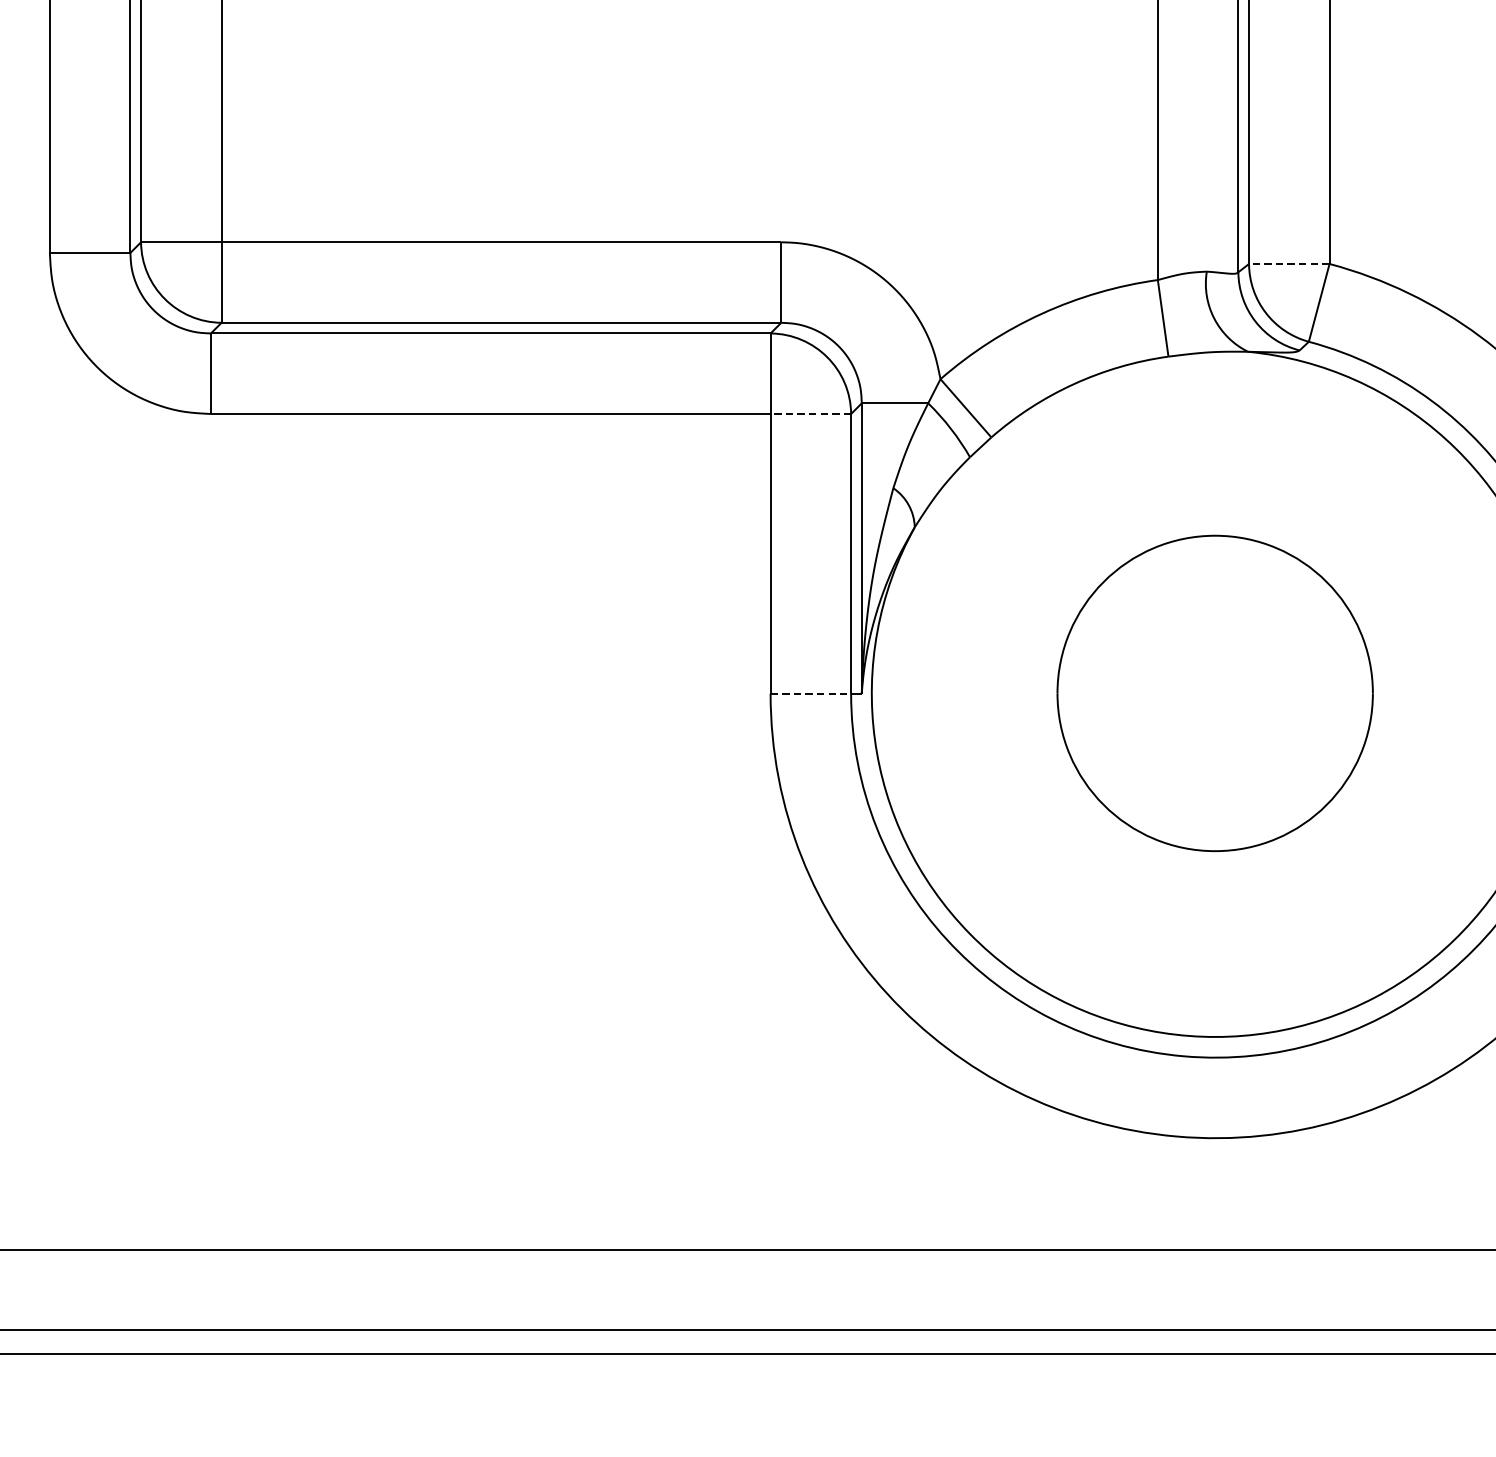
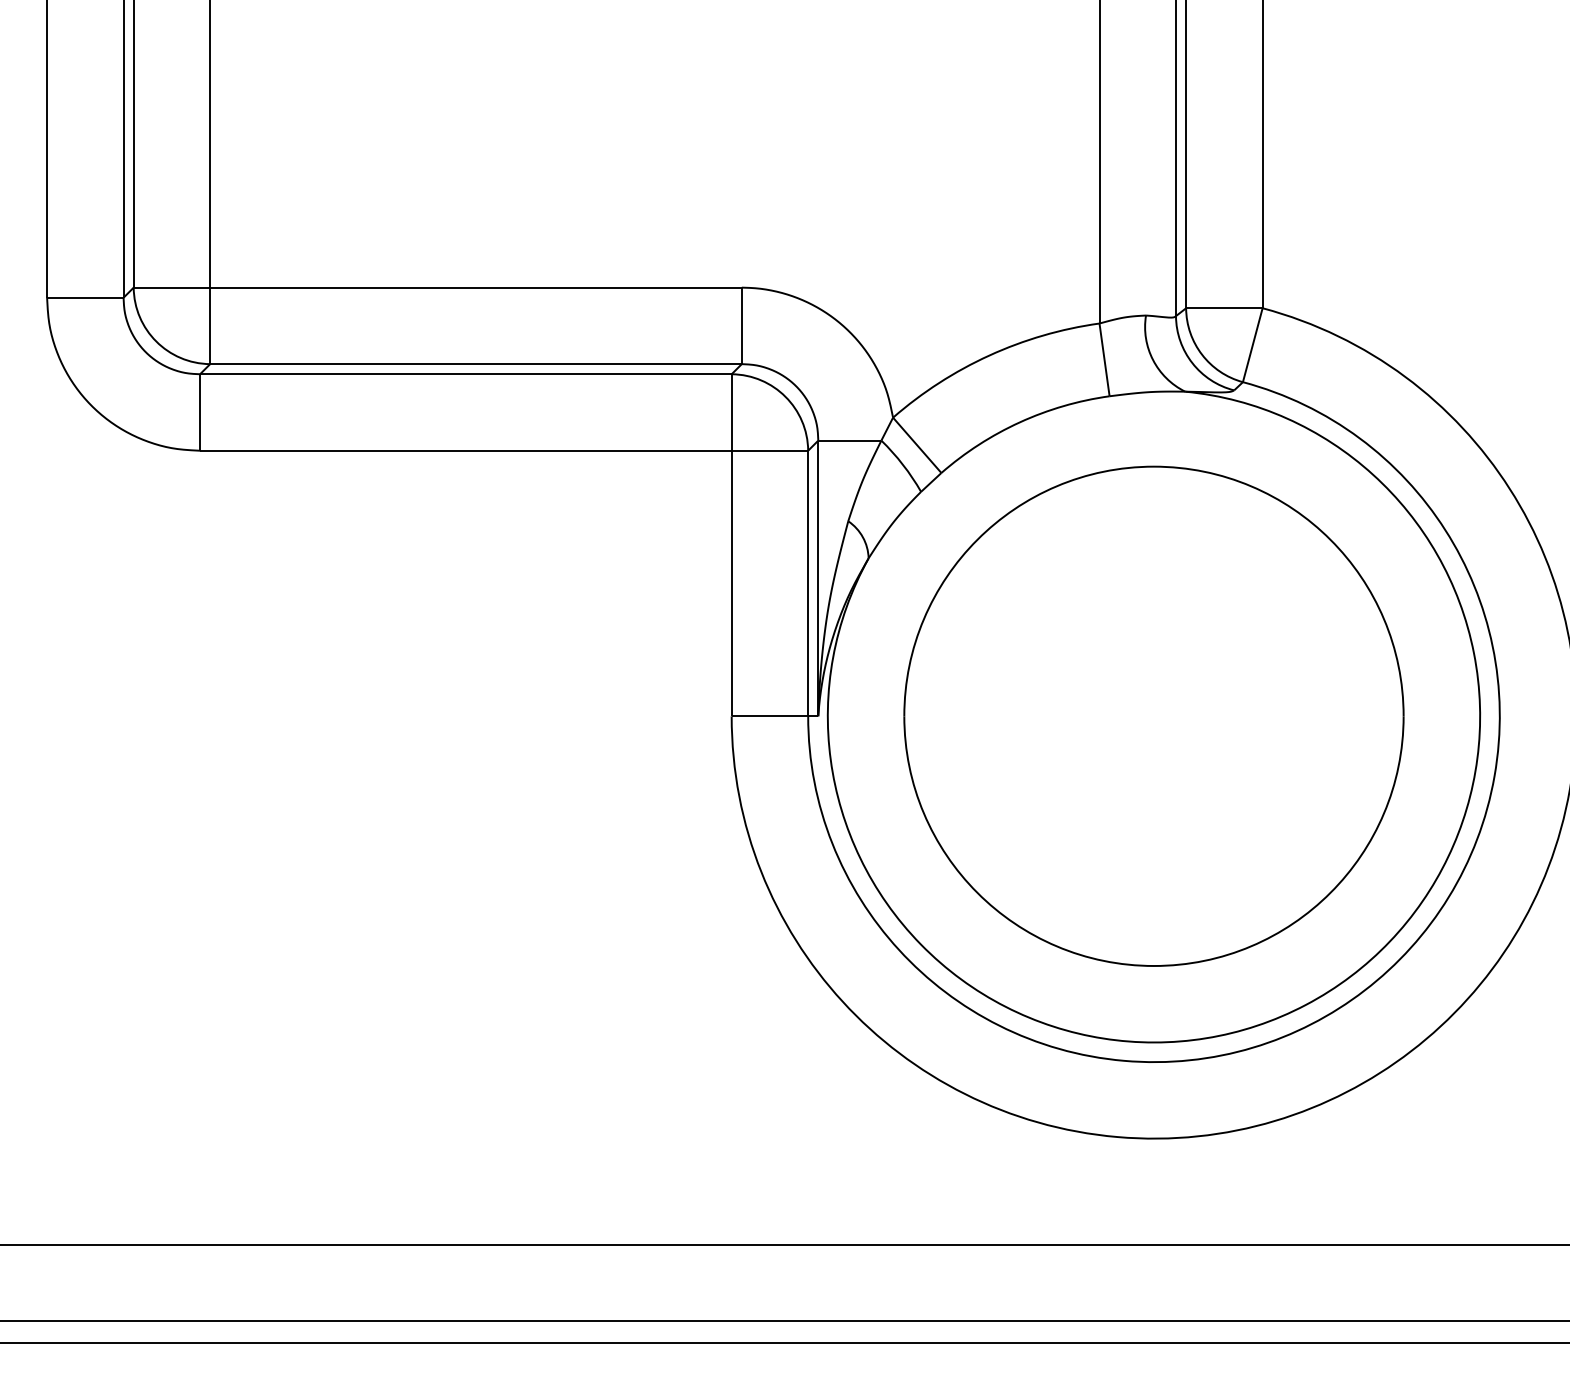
line: (1288, 264) -> (1223, 308), dashed -> solid
line: (810, 413) -> (769, 450), dashed -> solid
part: (1214, 692) -> (1153, 715), size x1.67
line: (811, 693) -> (770, 716), dashed -> solid

